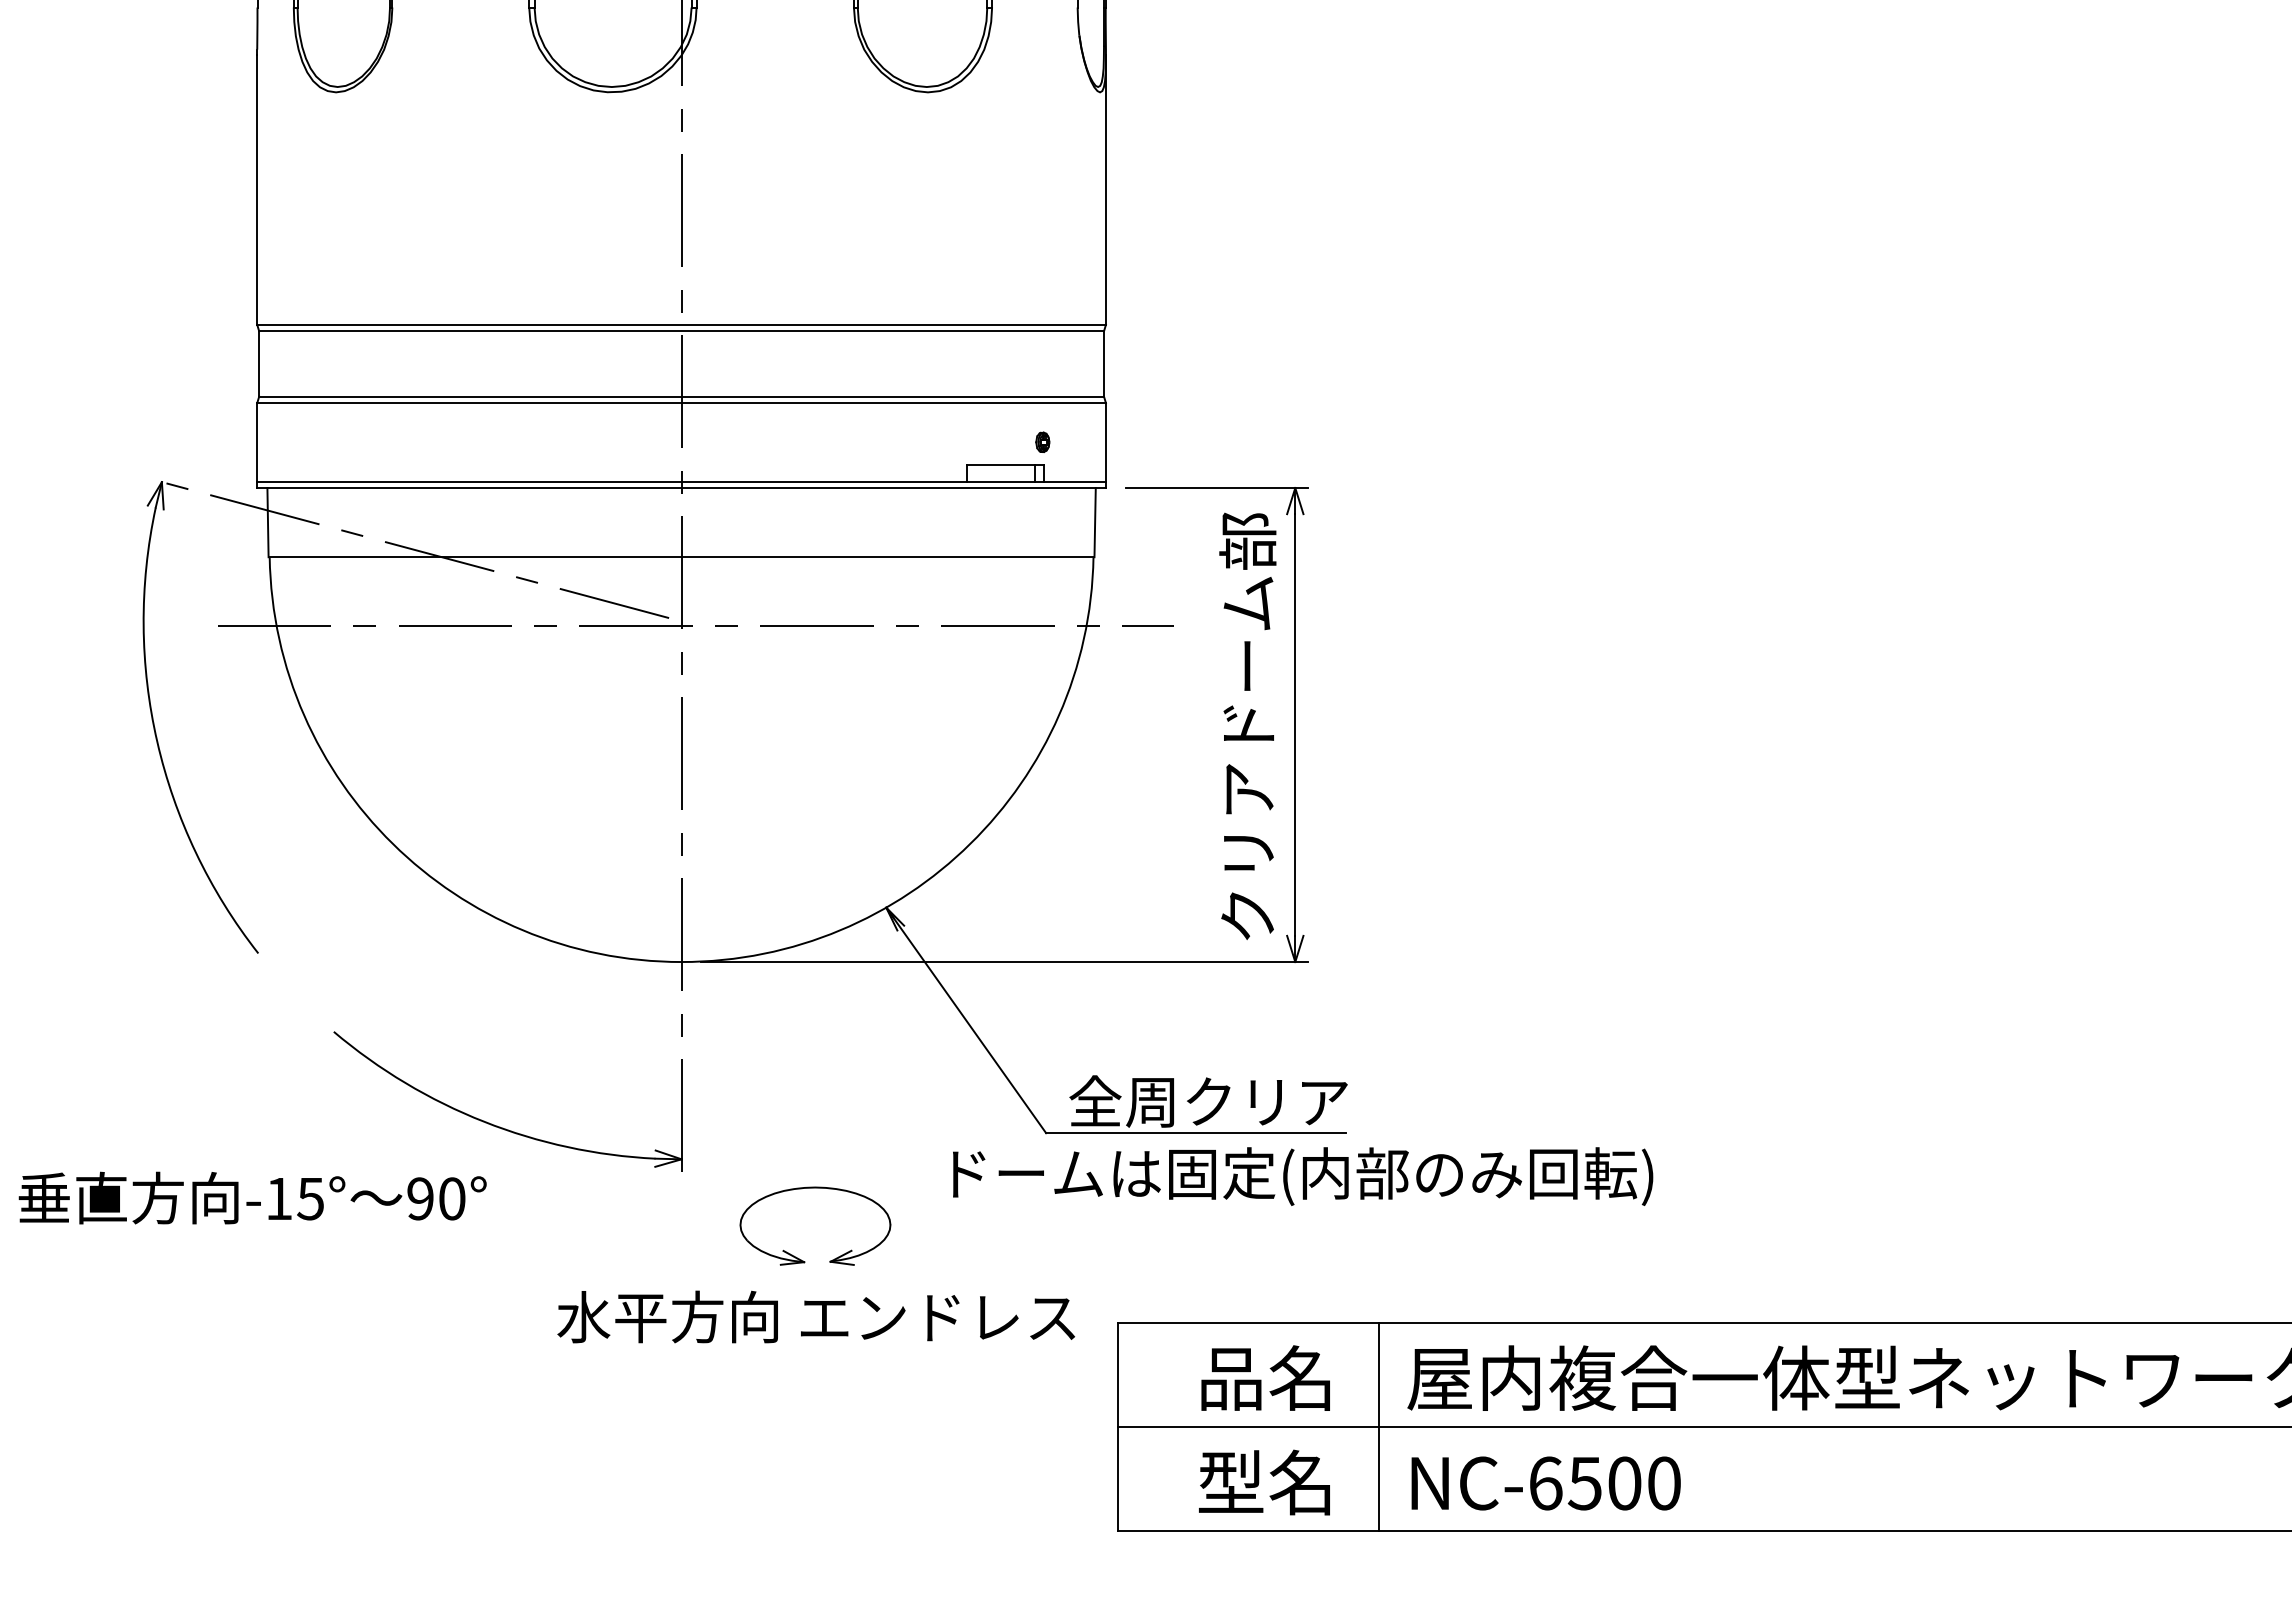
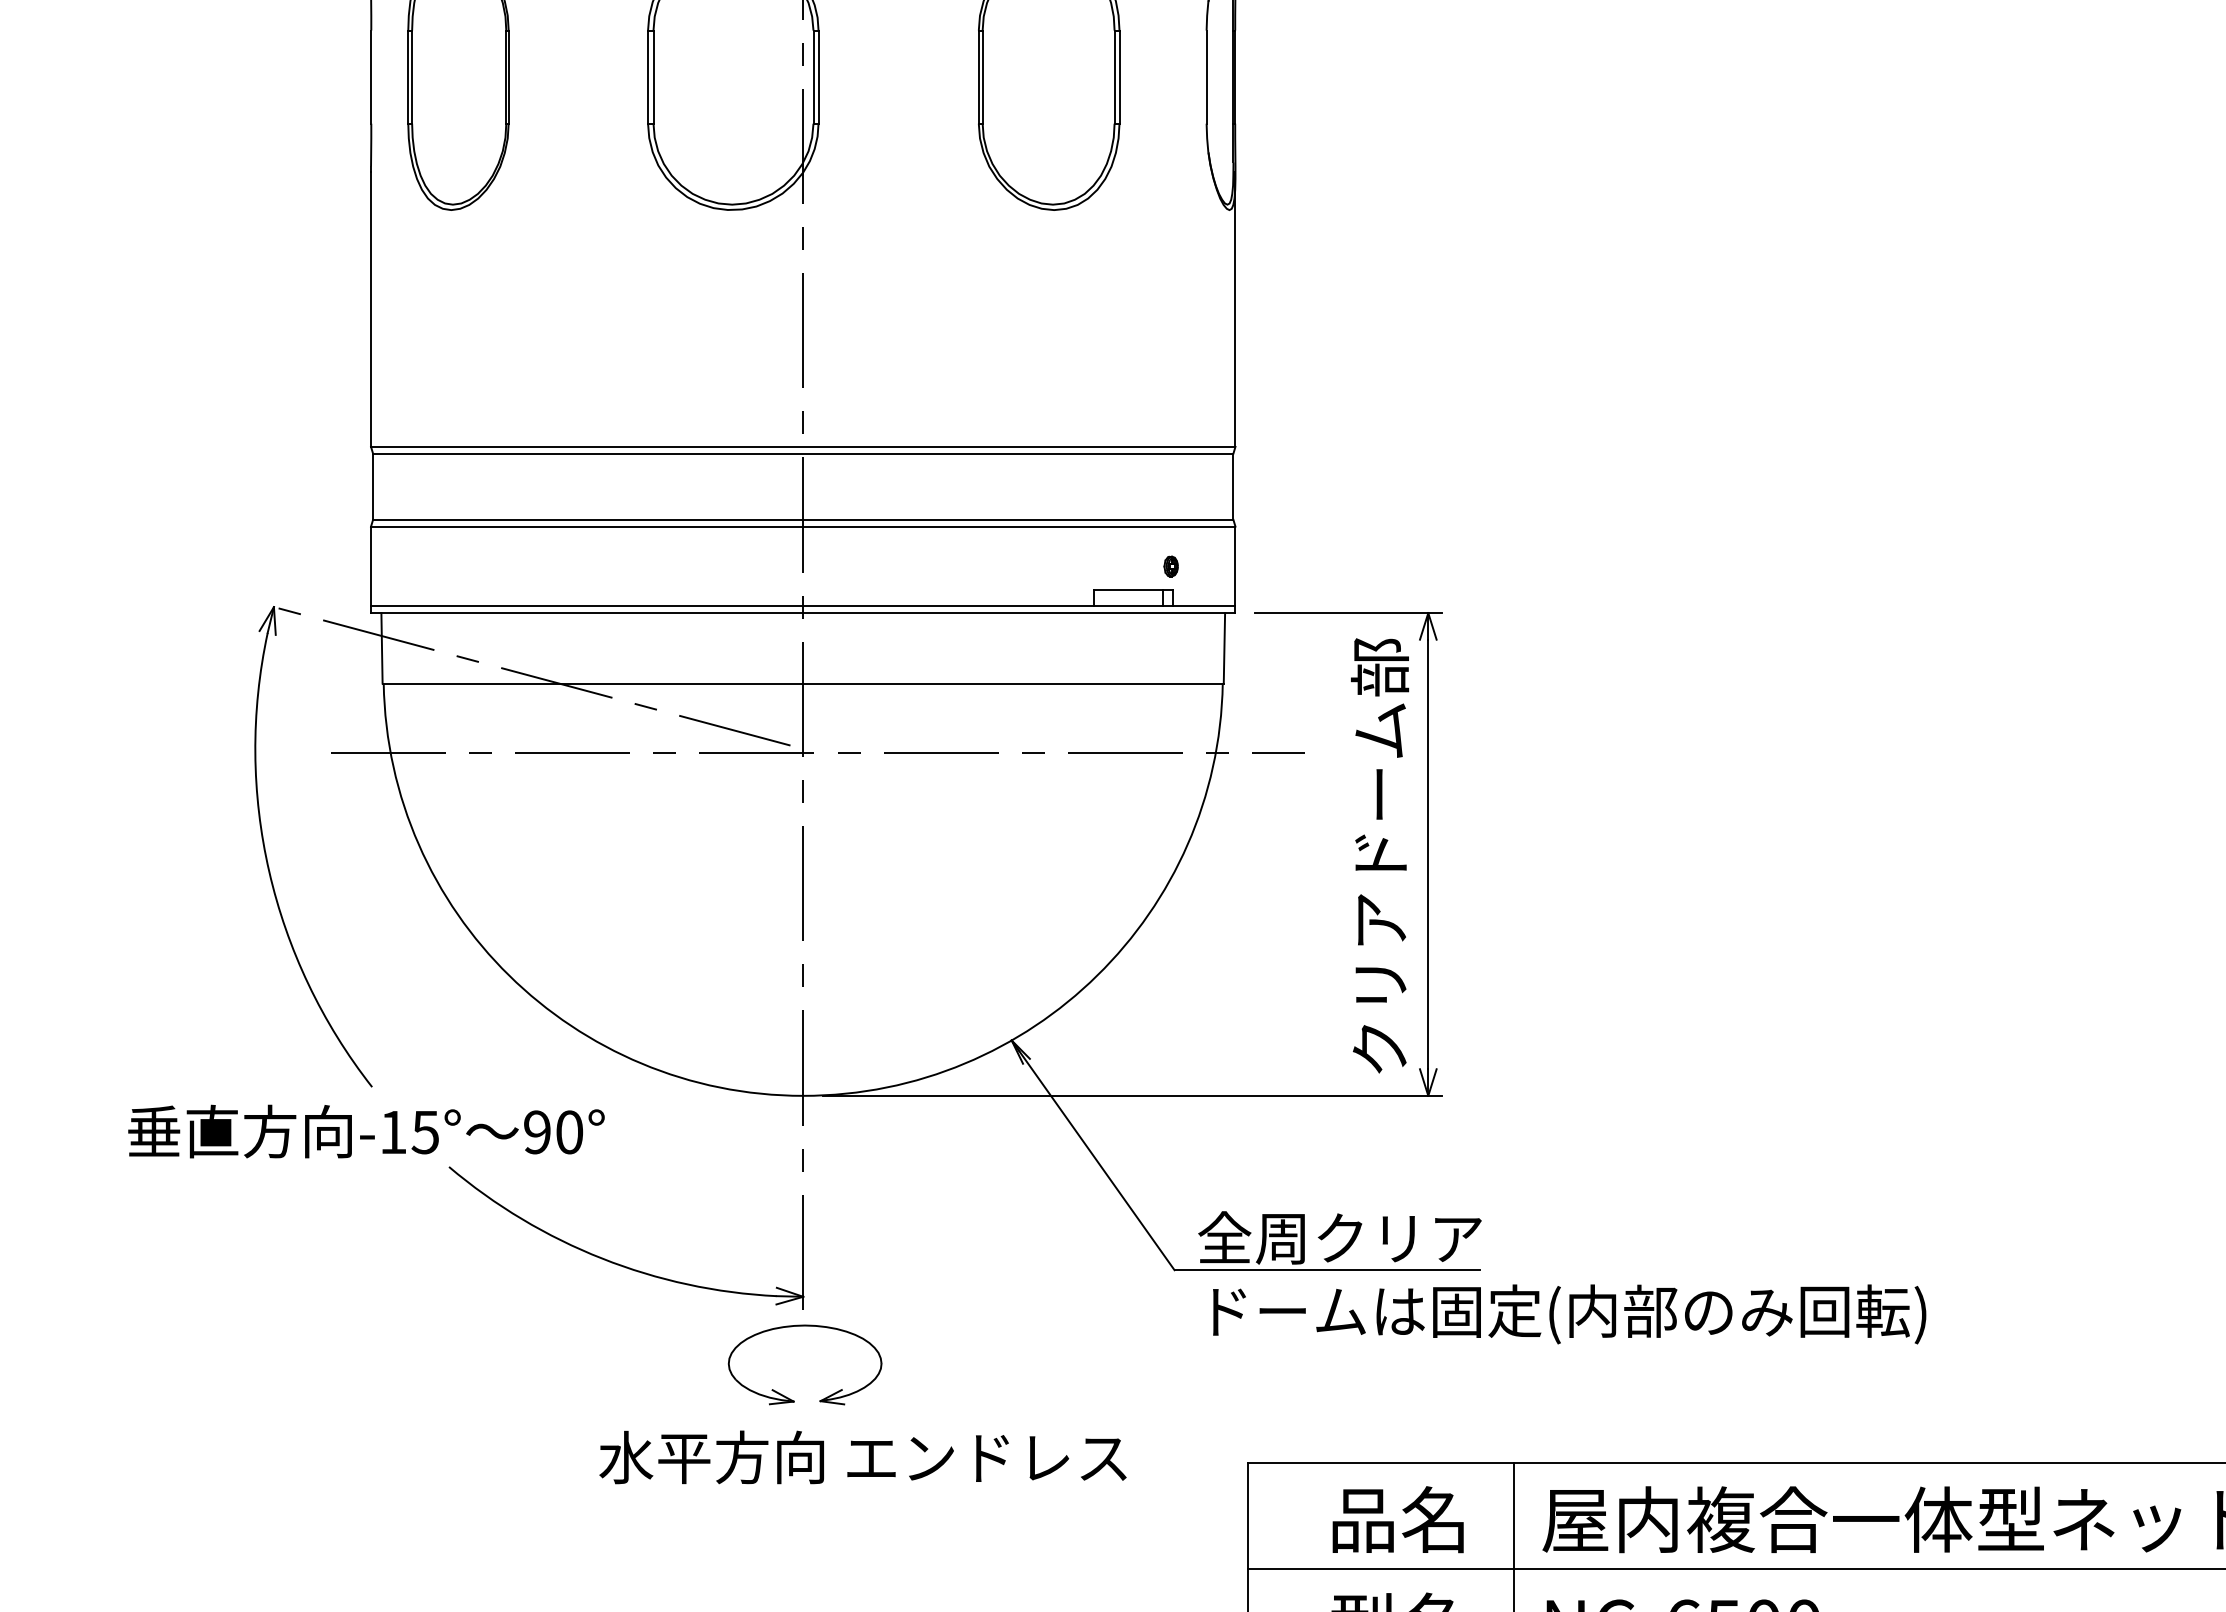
text: (1303, 1176) -> (1570, 1314), moved
text: (252, 1197) -> (366, 1130), moved
part: (794, 1255) -> (783, 1394), moved
text: (816, 1316) -> (863, 1456), moved

